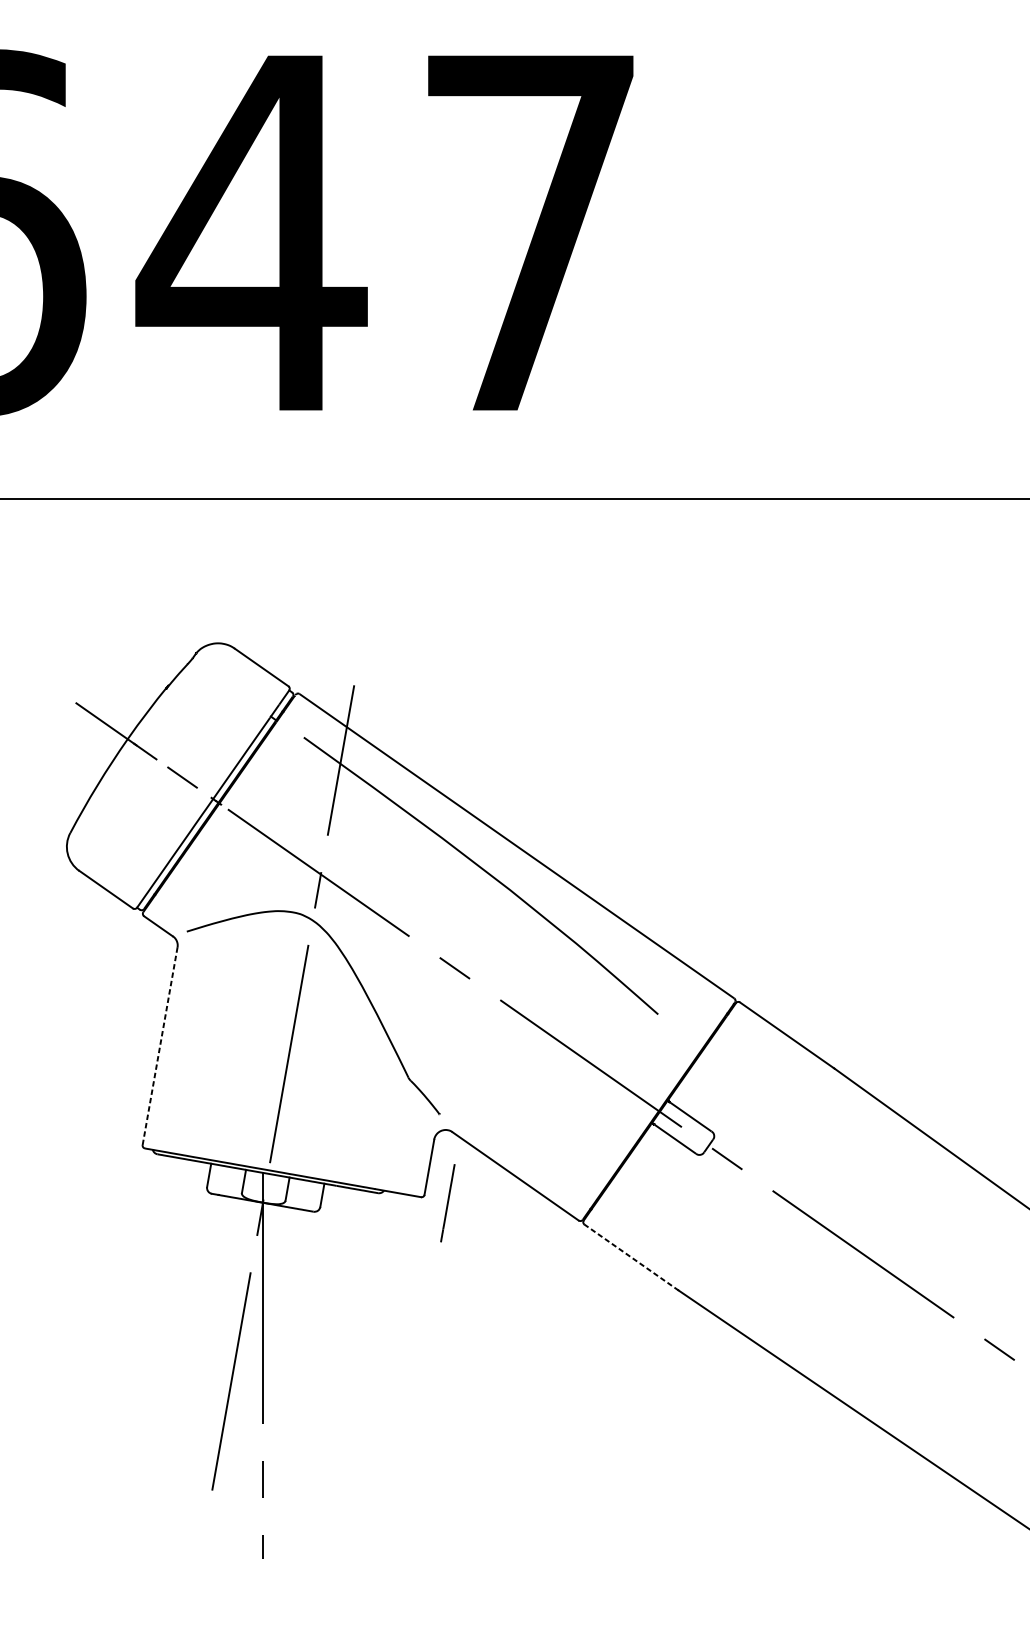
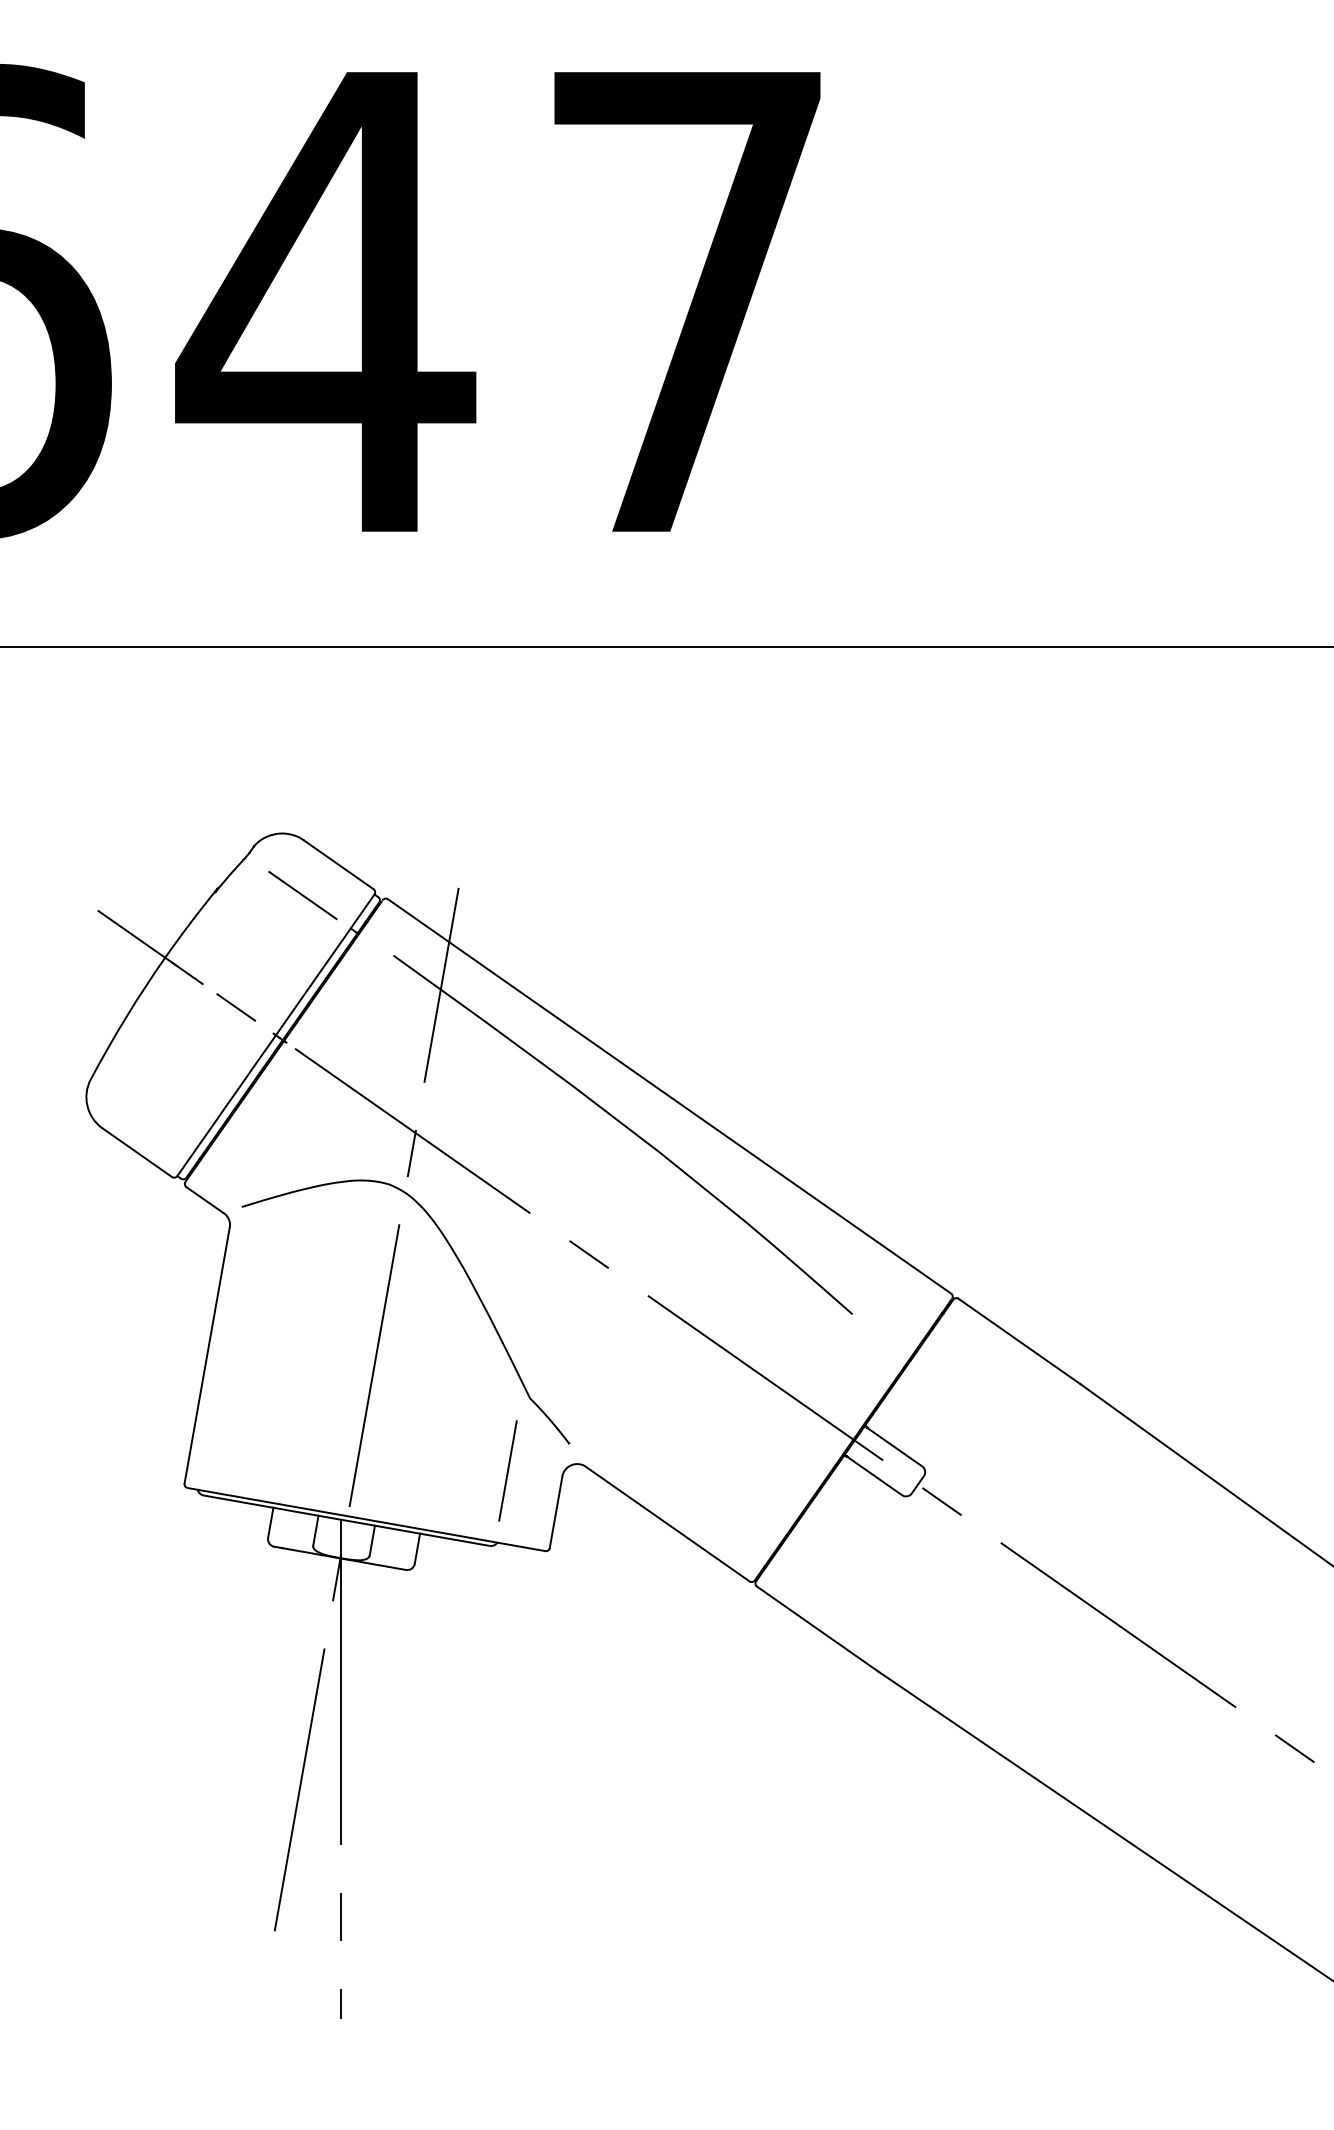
line: (233, 691) -> (302, 895), added
line: (160, 1046) -> (207, 1355), dashed -> solid
line: (447, 1202) -> (507, 1470), moved
line: (631, 1257) -> (818, 1629), dashed -> solid

